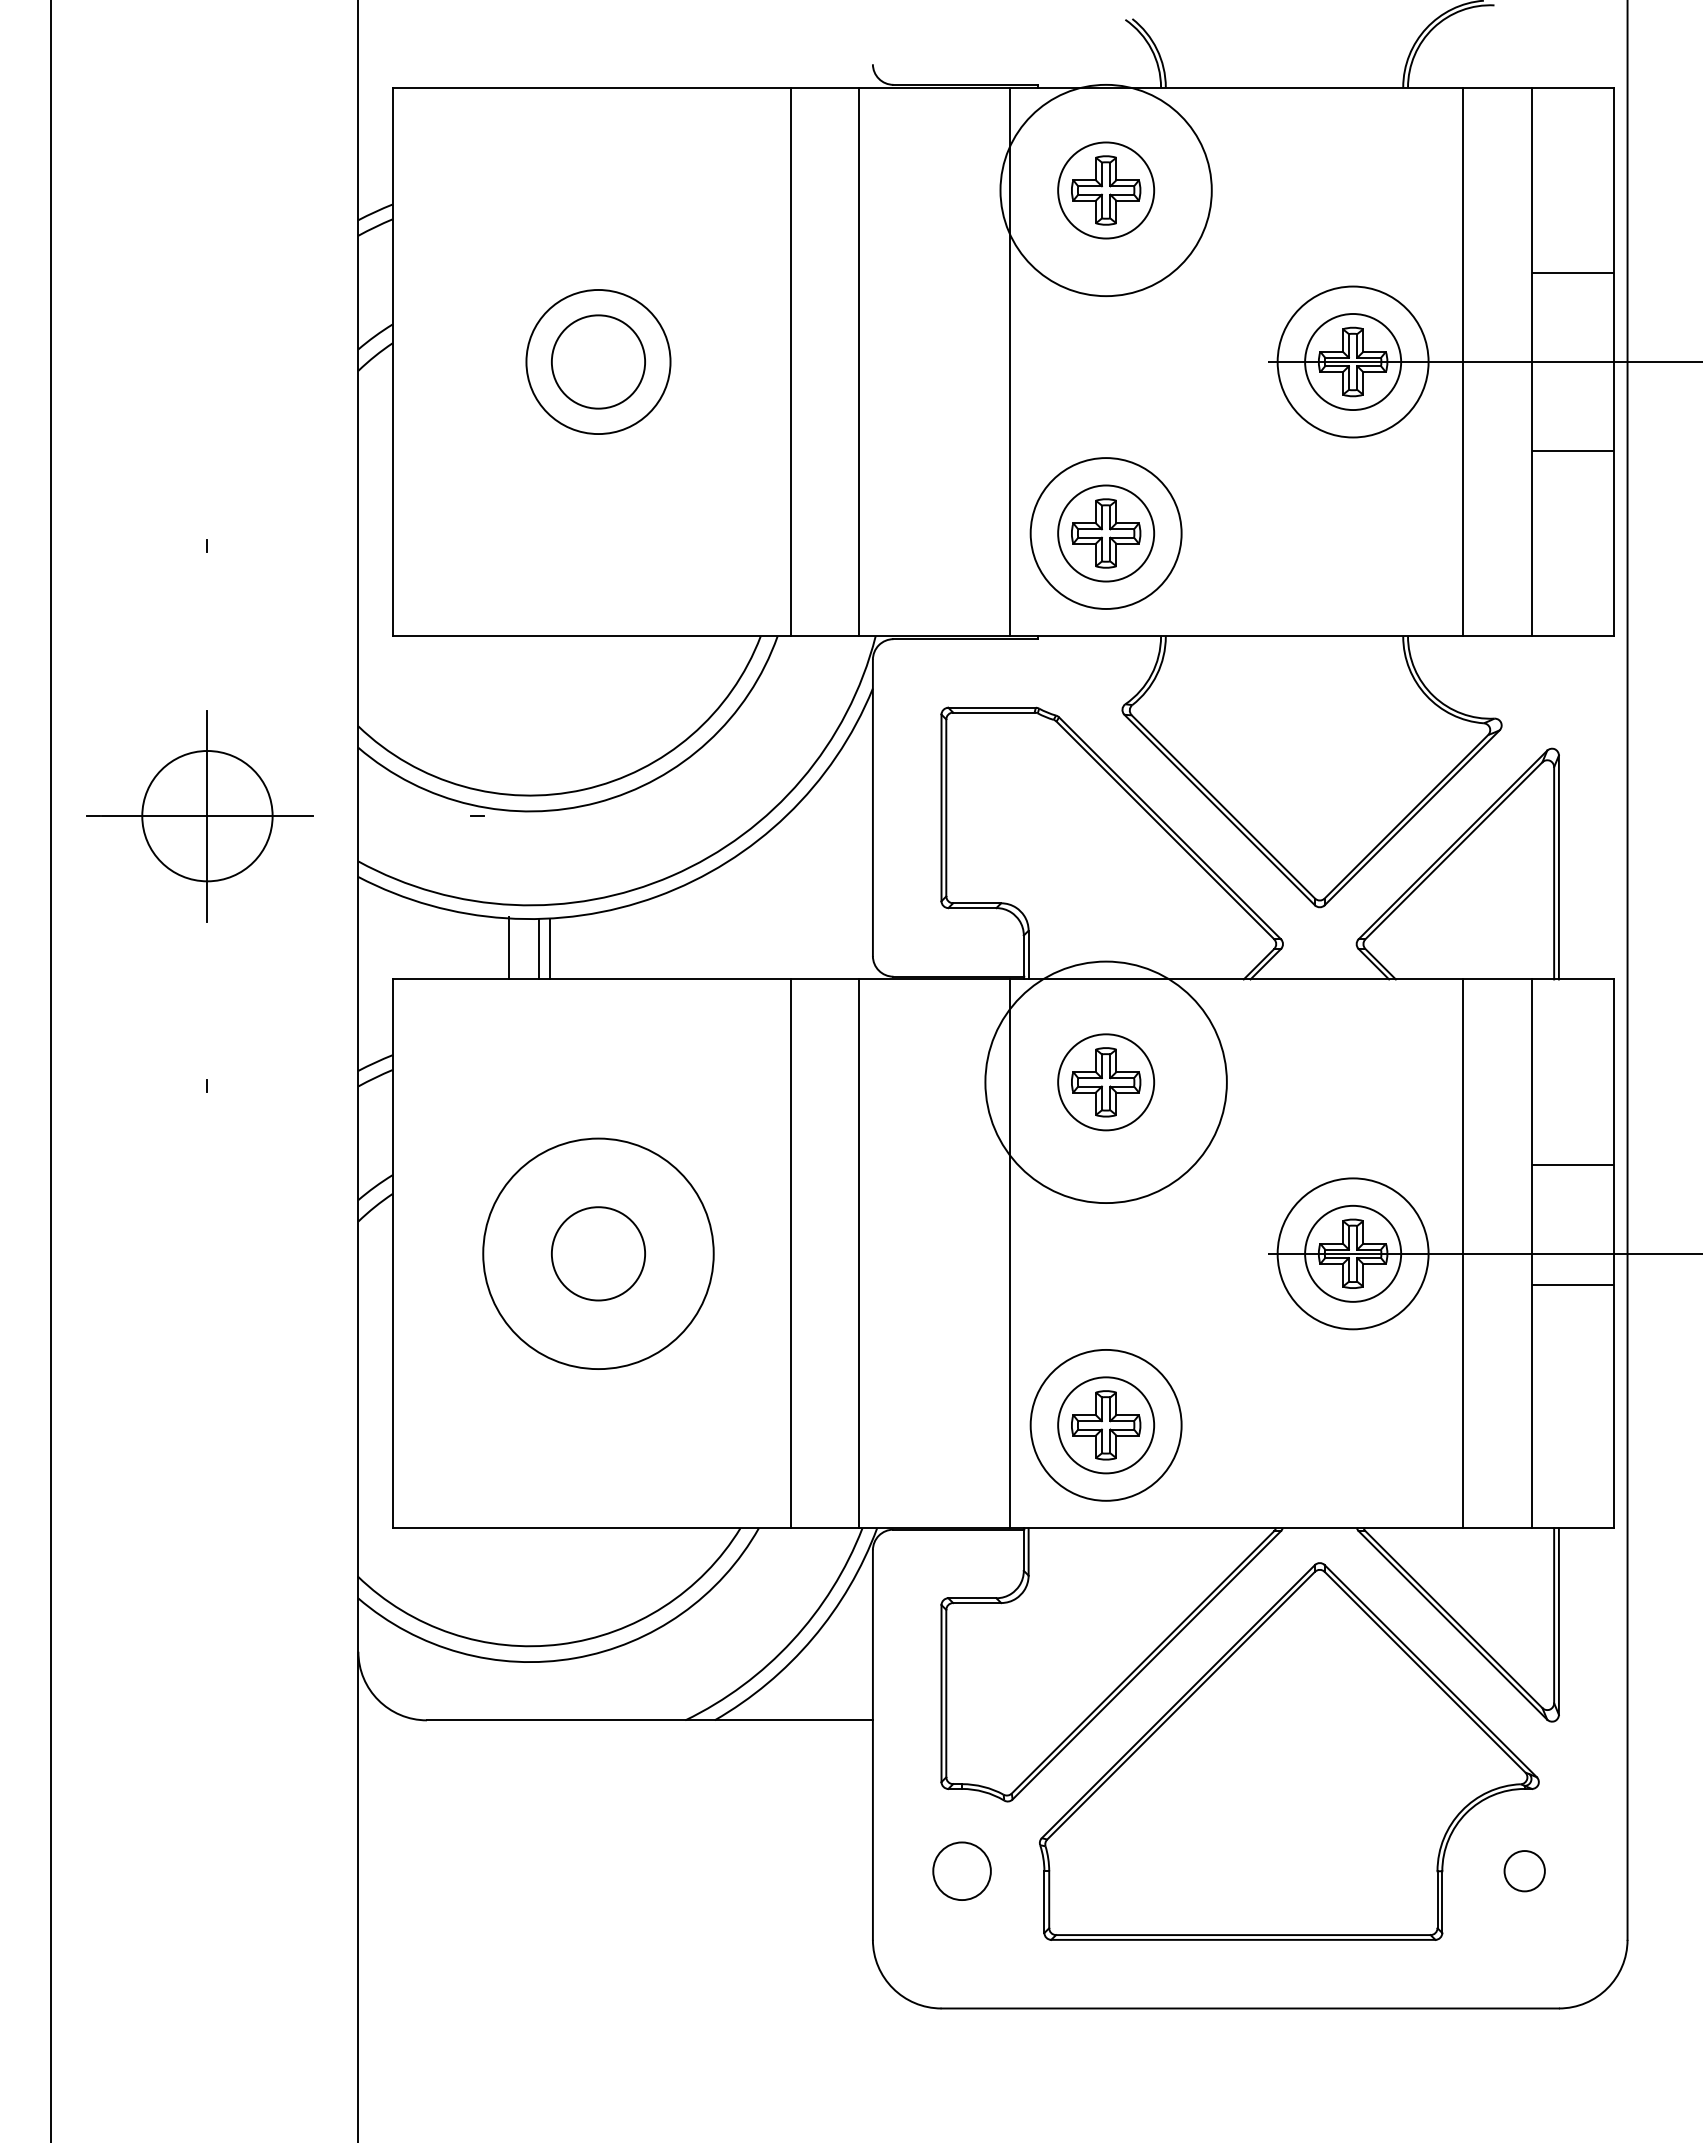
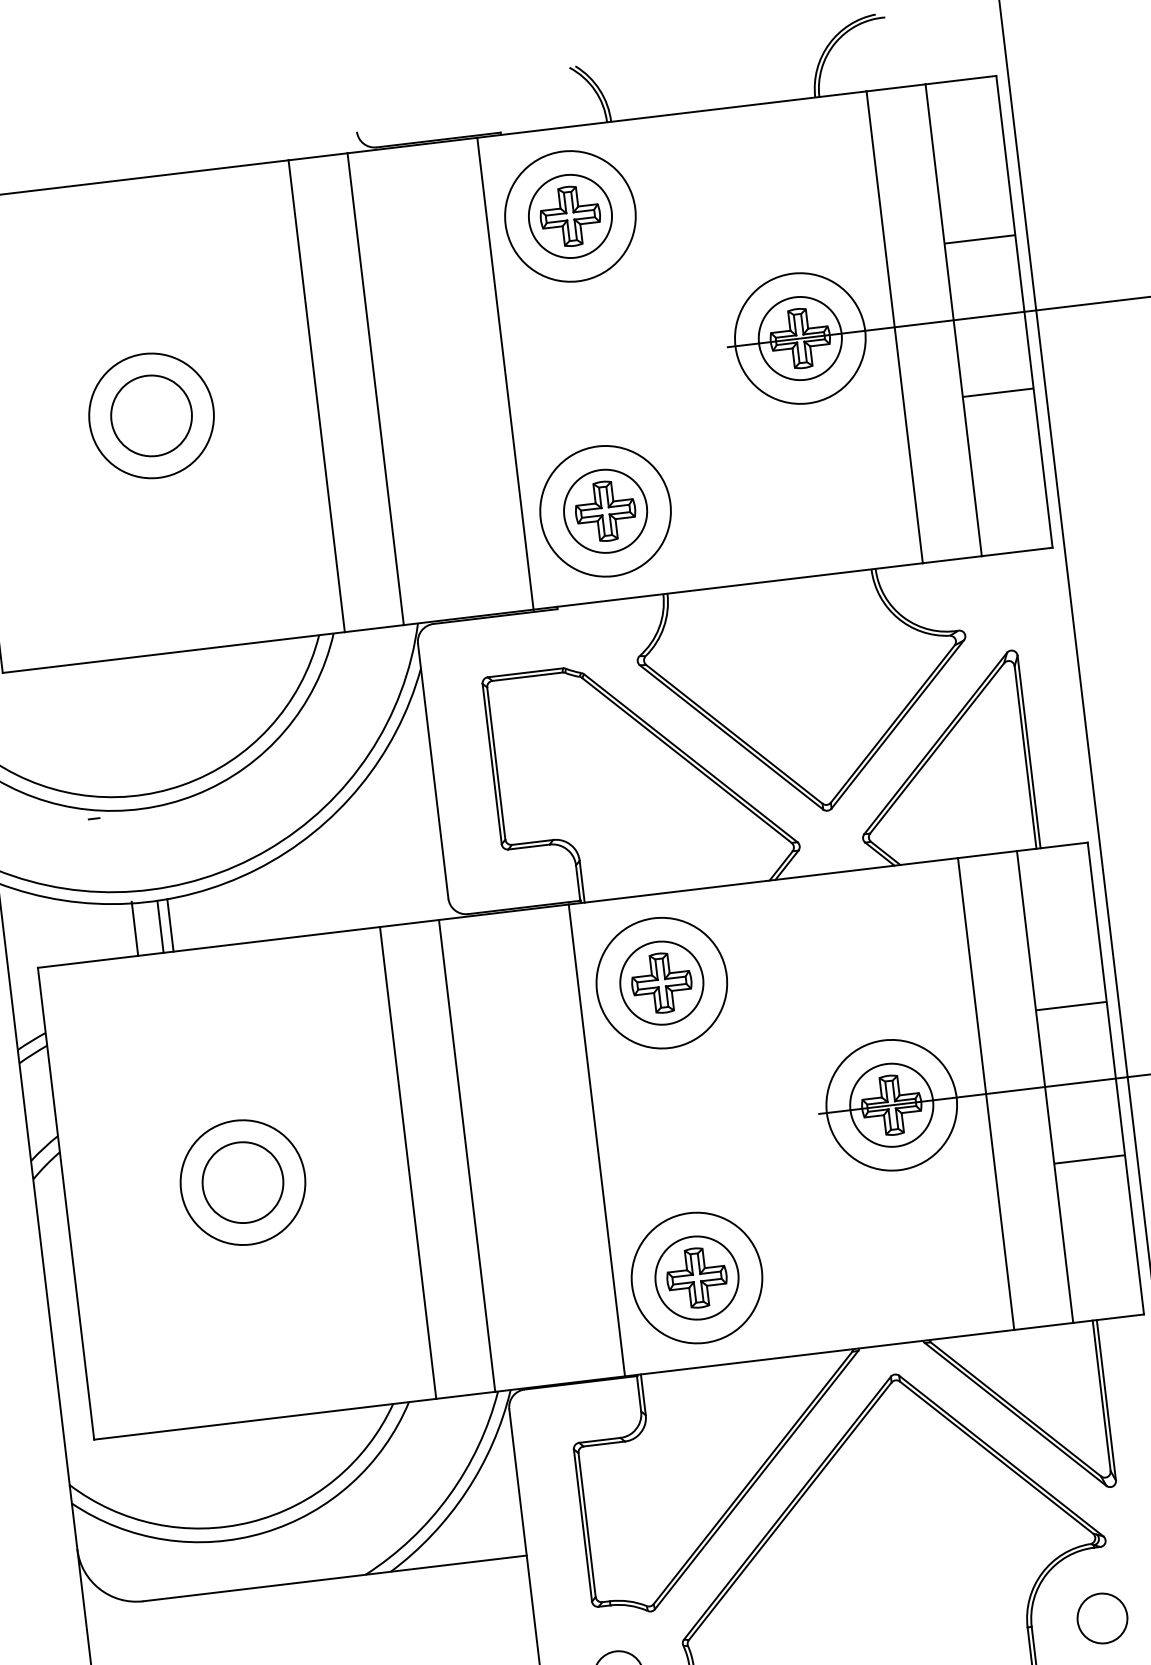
circle: (1105, 190) -> (569, 216), size x0.71
circle: (1105, 1081) -> (661, 982), size x0.62
circle: (598, 1253) -> (242, 1182), size x0.62
line: (1572, 1285) -> (1089, 1159), moved
circle: (1524, 1870) -> (1102, 1617), size x1.43

